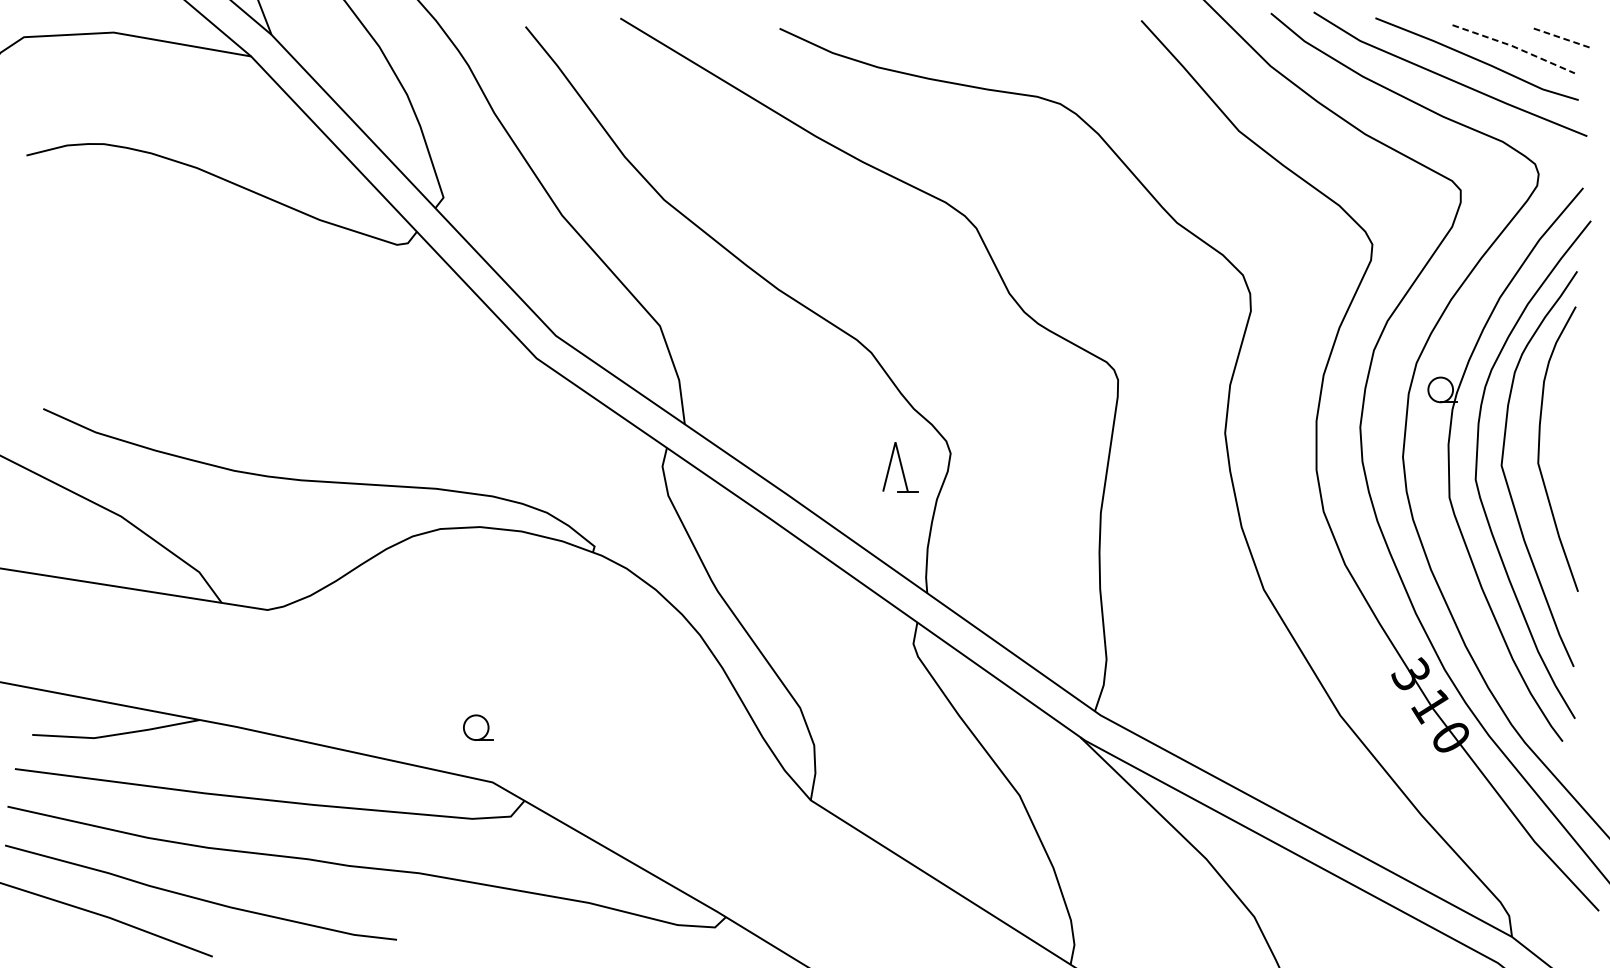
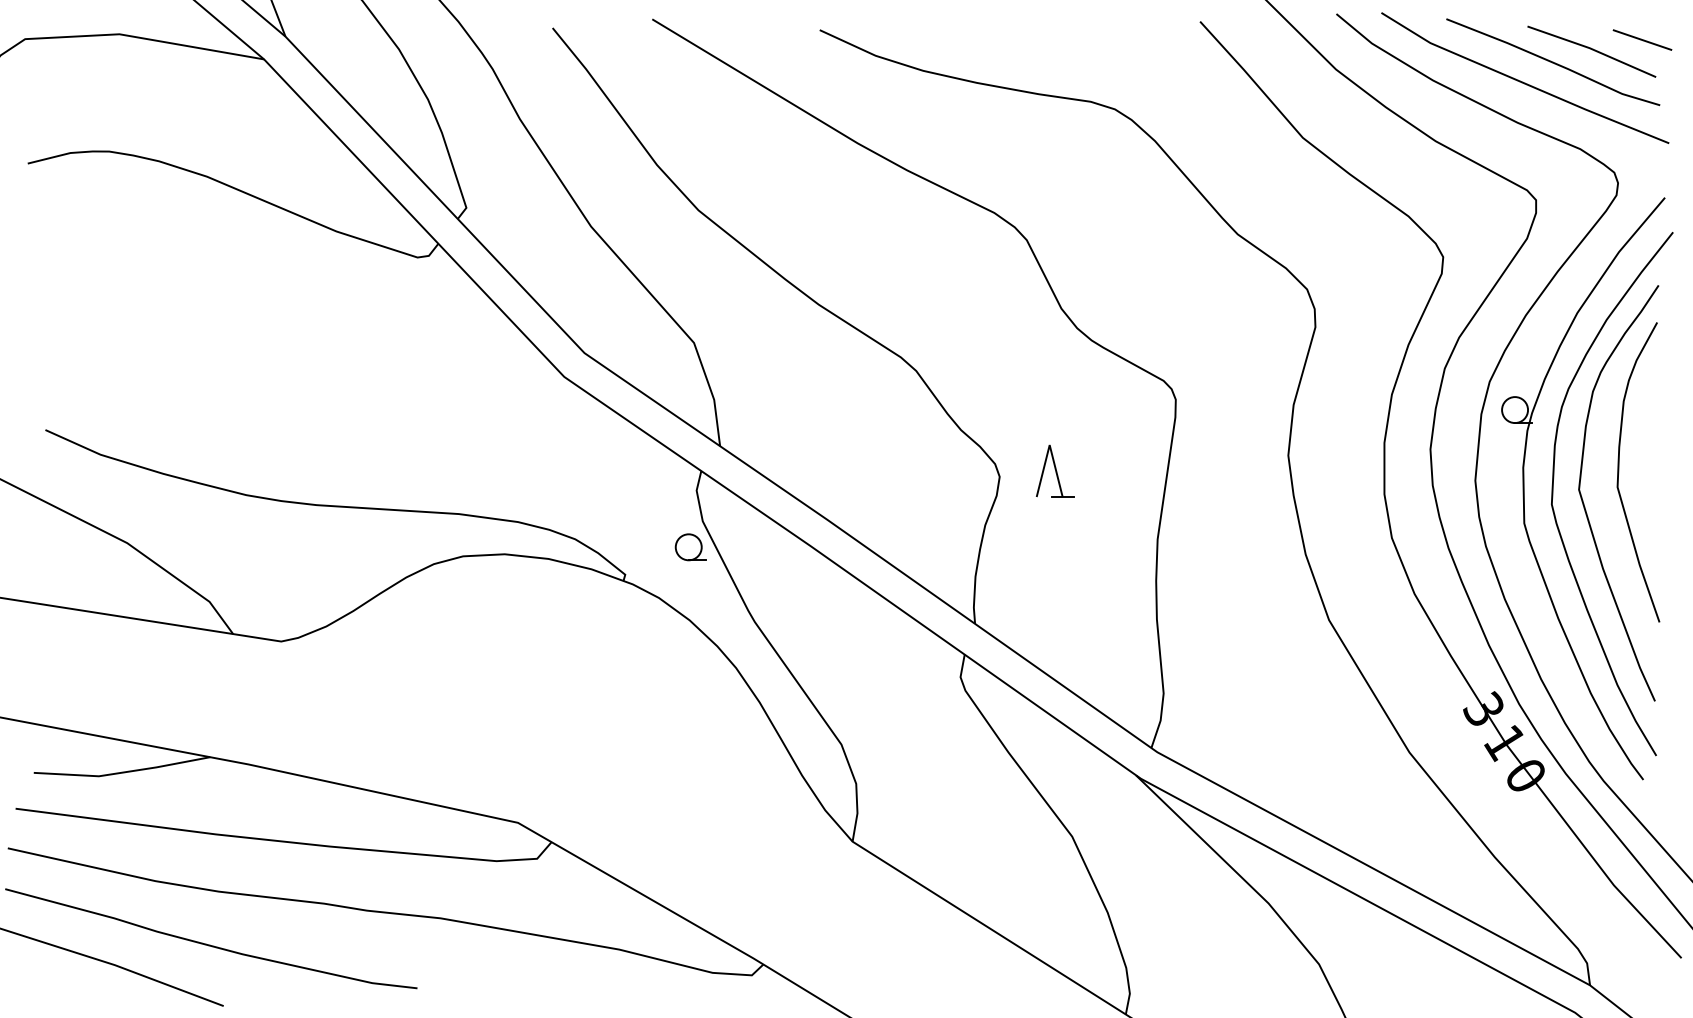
line: (1561, 38) -> (1642, 40), dashed -> solid
line: (1514, 47) -> (1592, 49), dashed -> solid
part: (901, 466) -> (1055, 470), moved
part: (477, 727) -> (690, 547), moved

